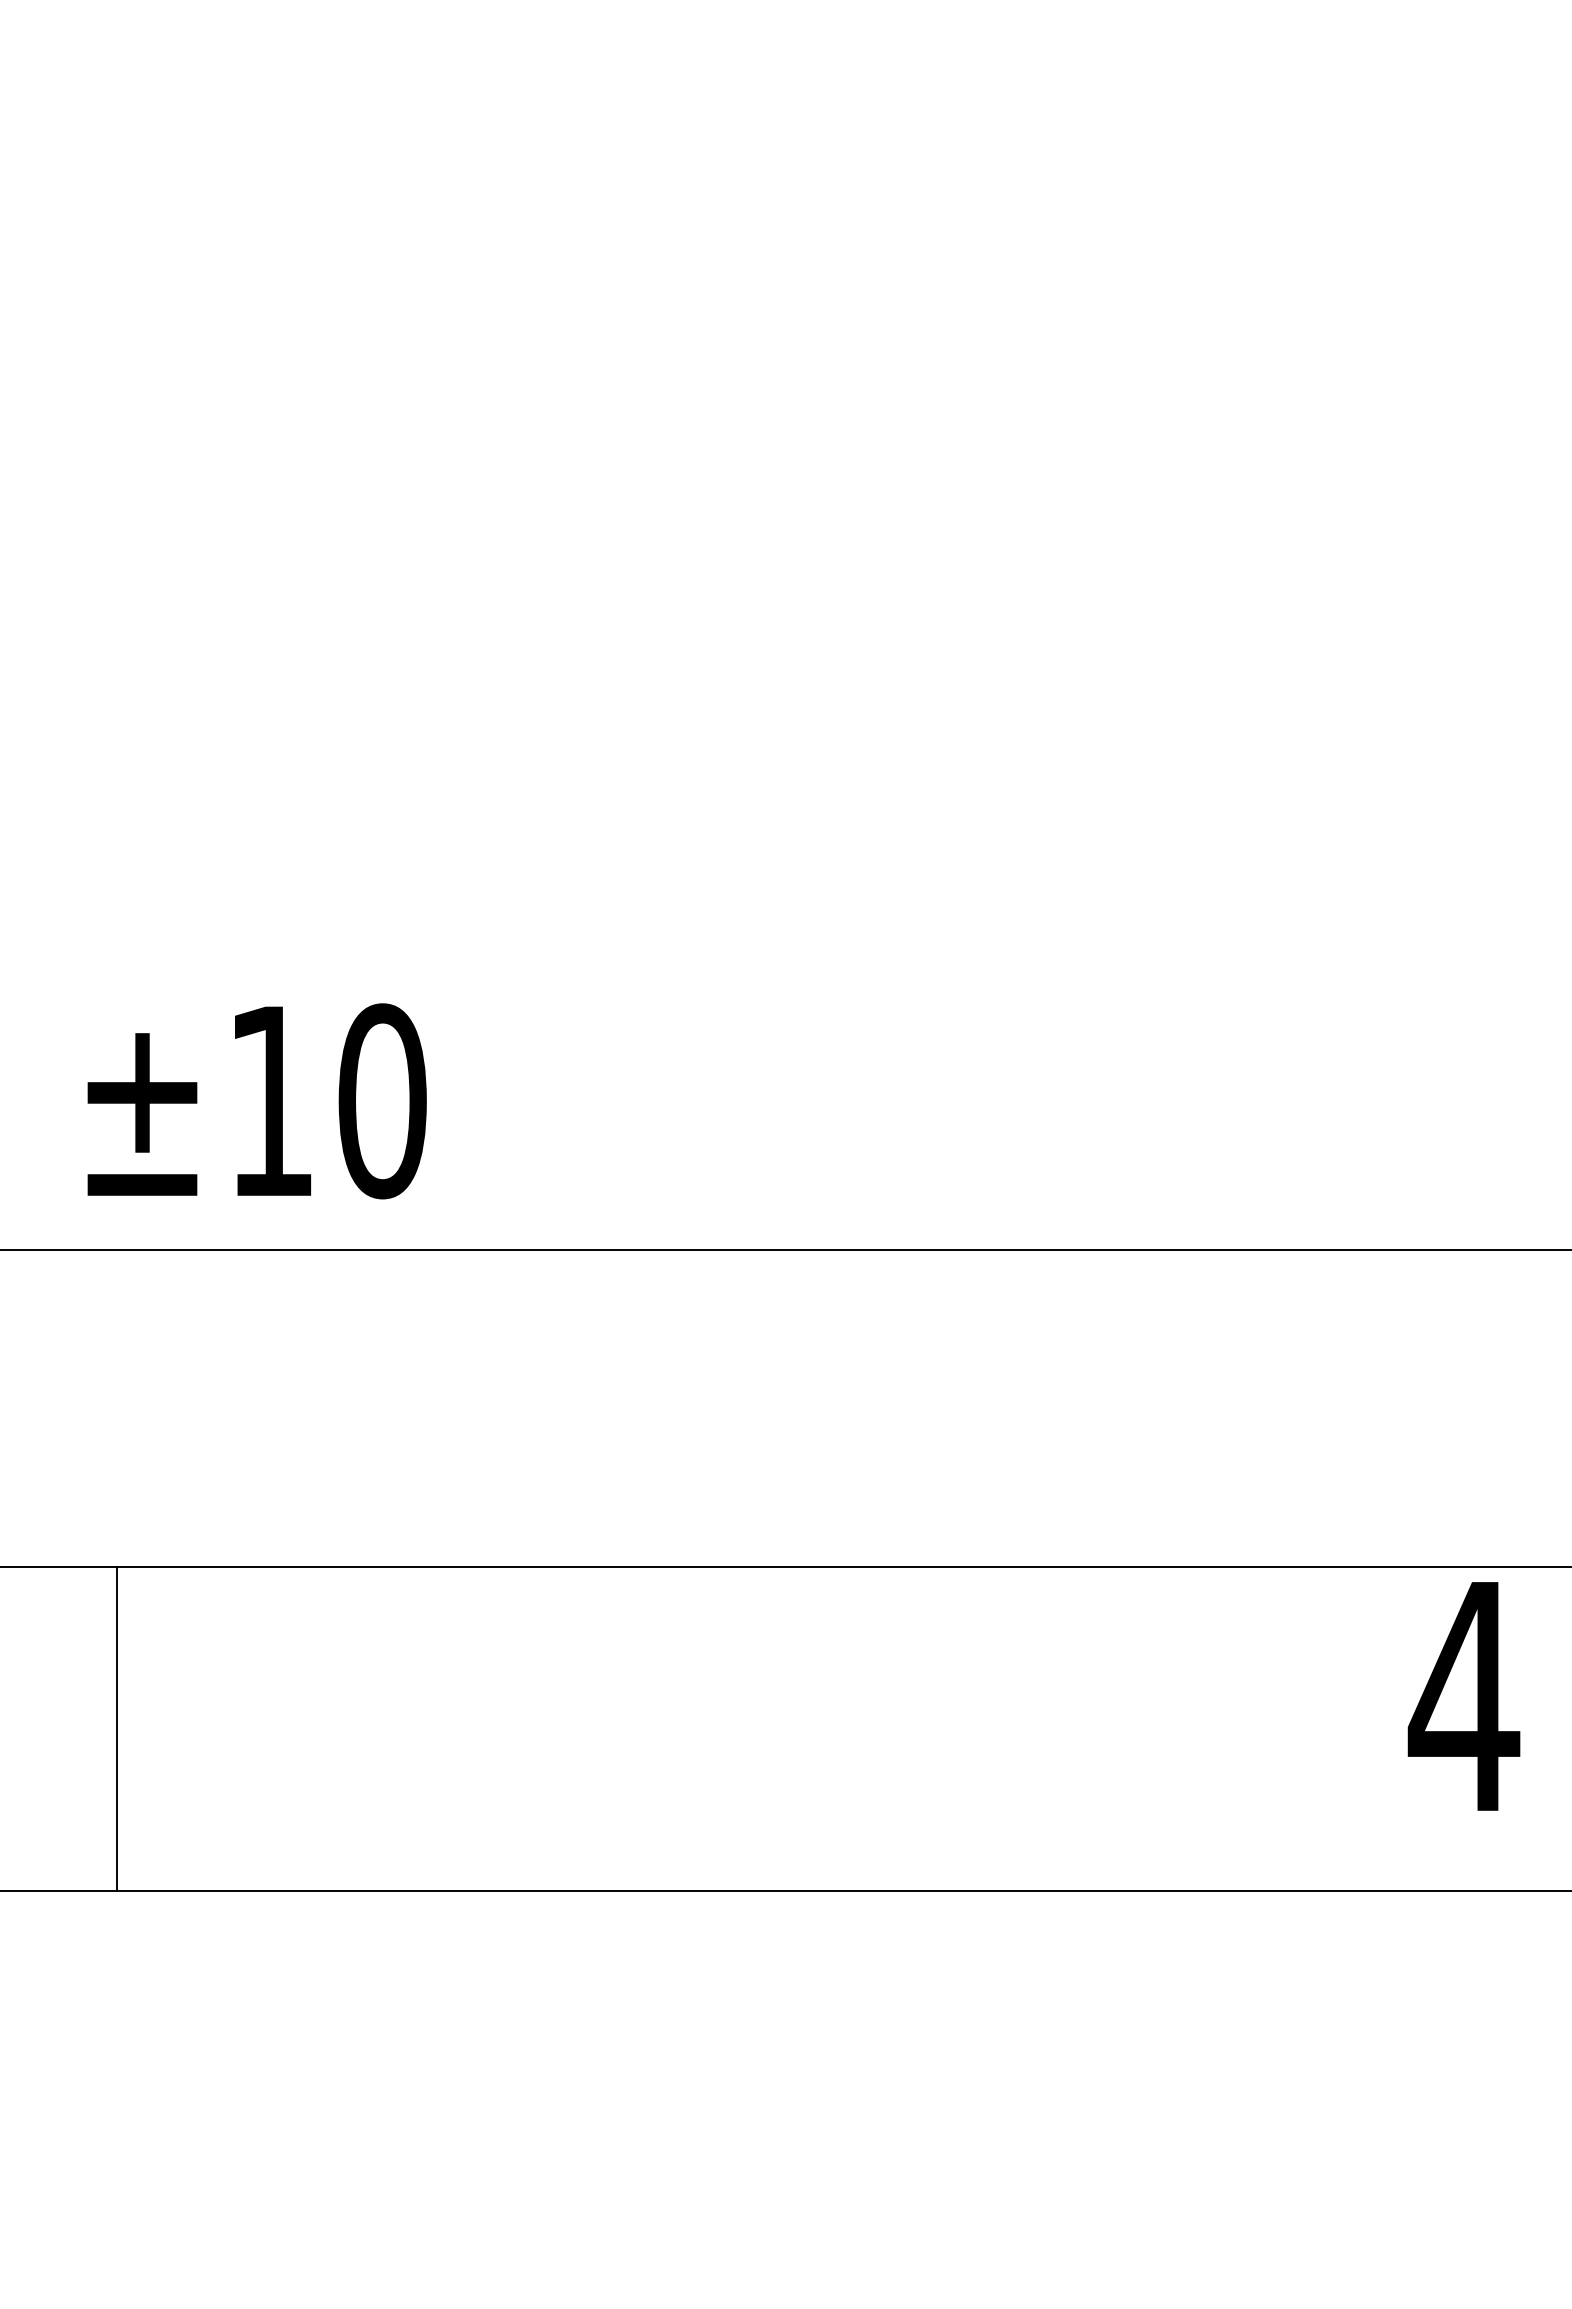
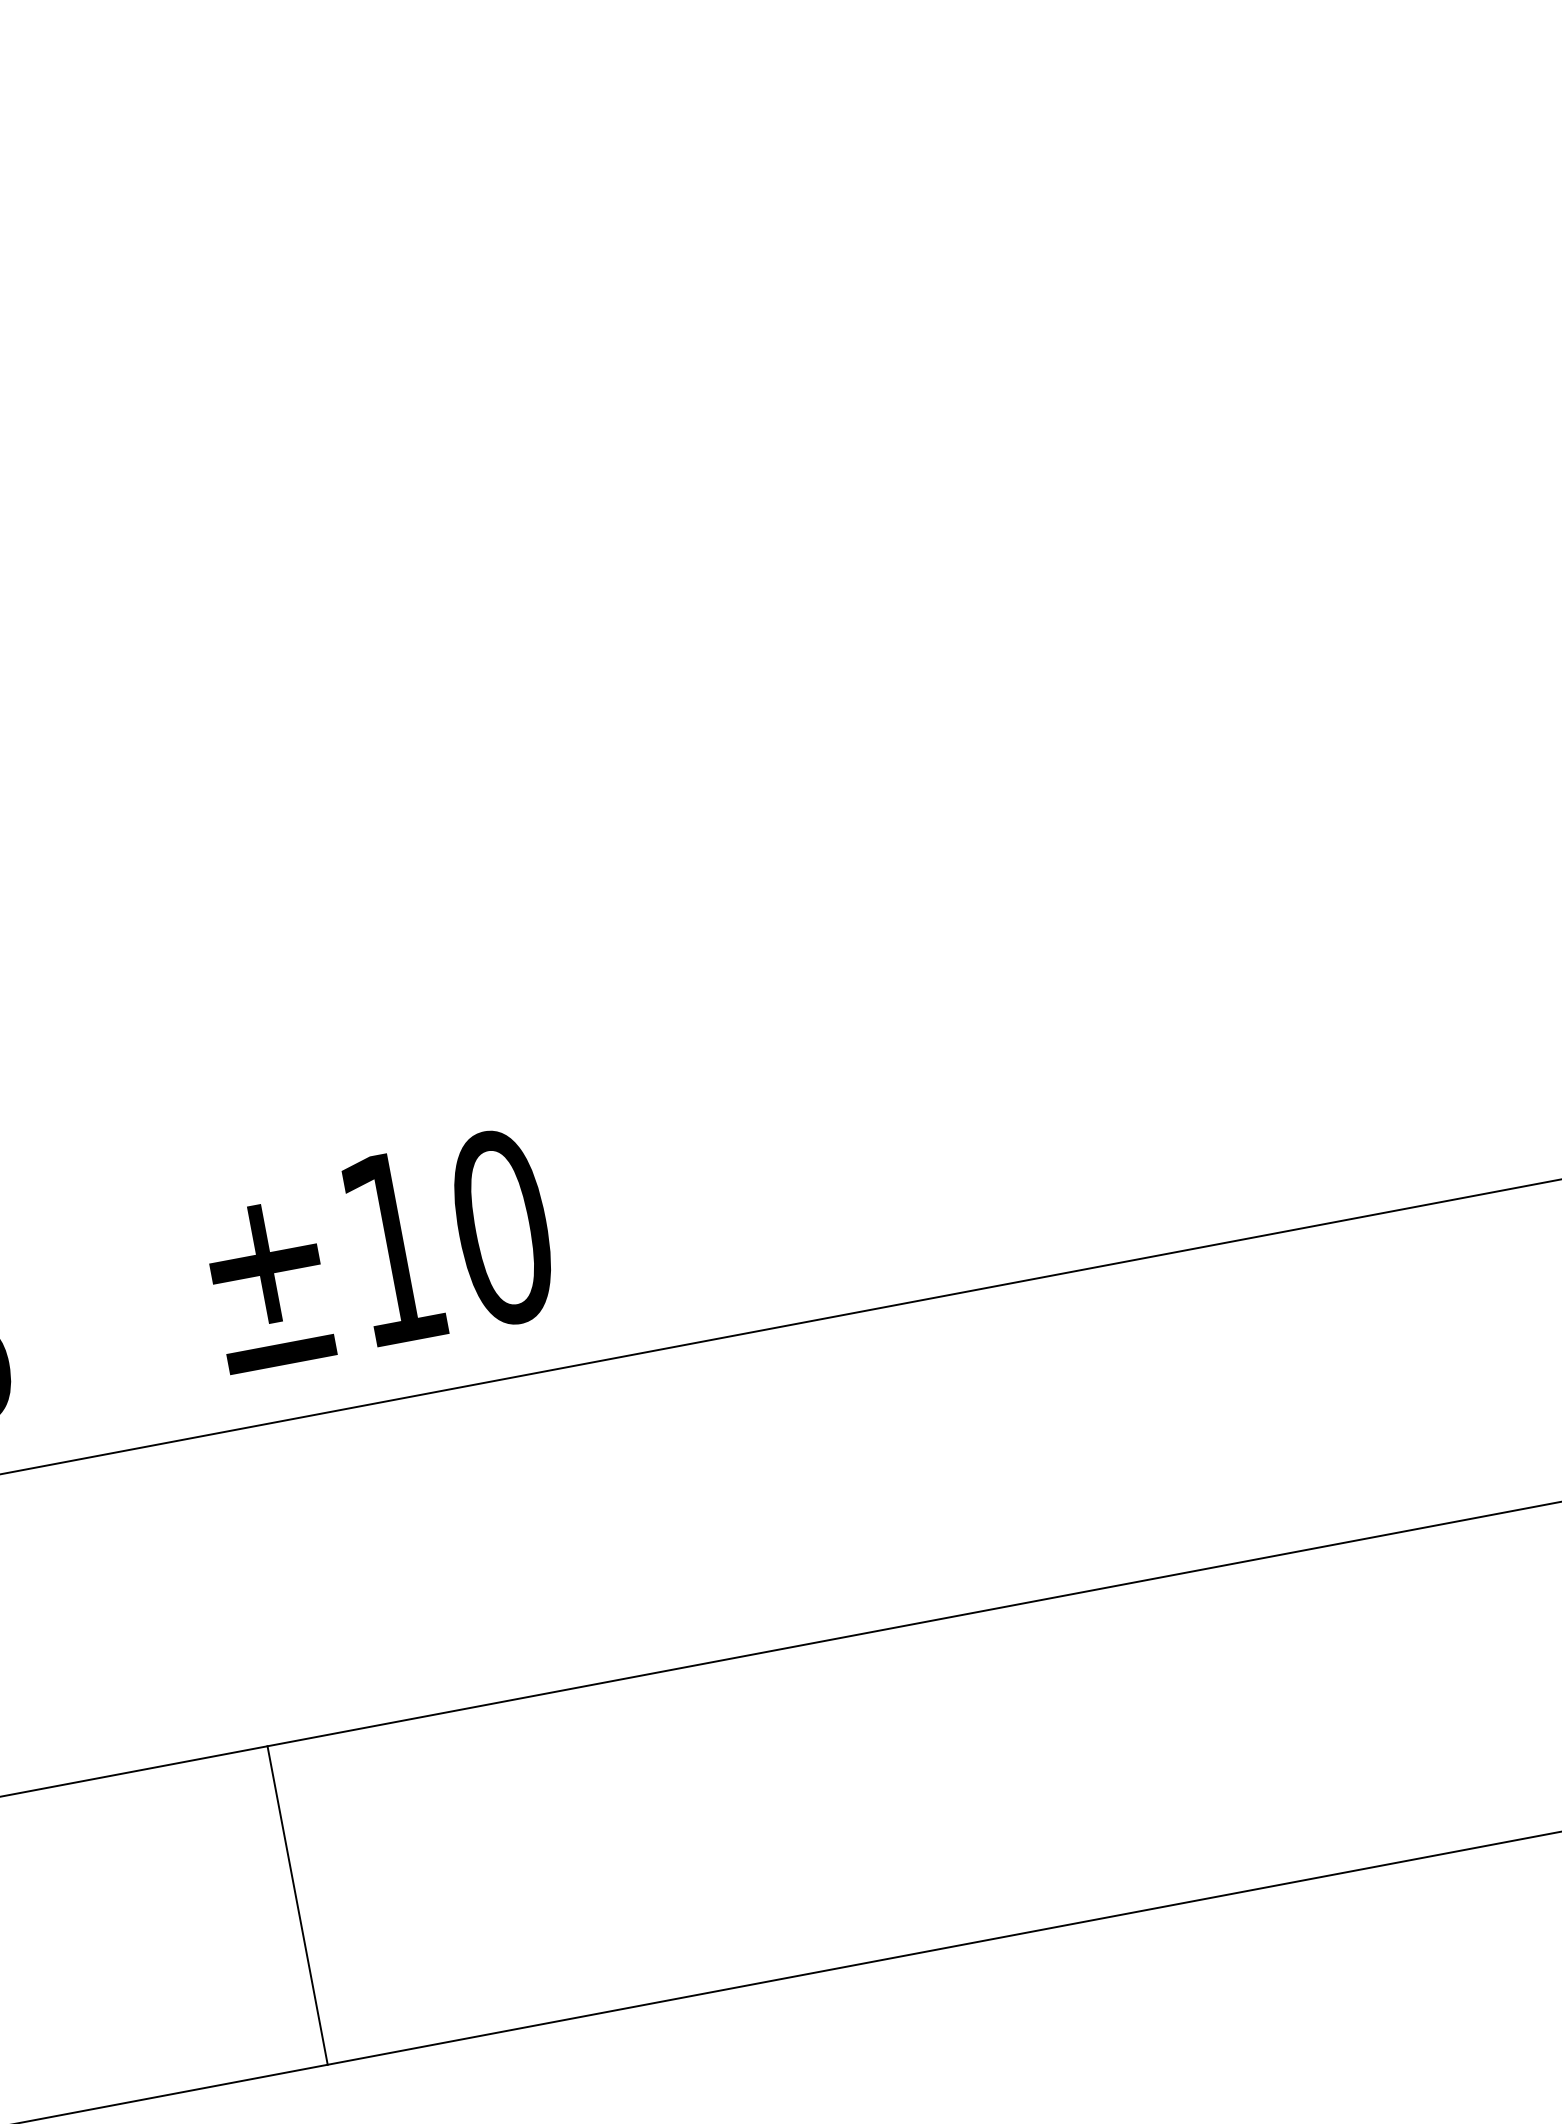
line: (116, 1729) -> (297, 1905), moved

